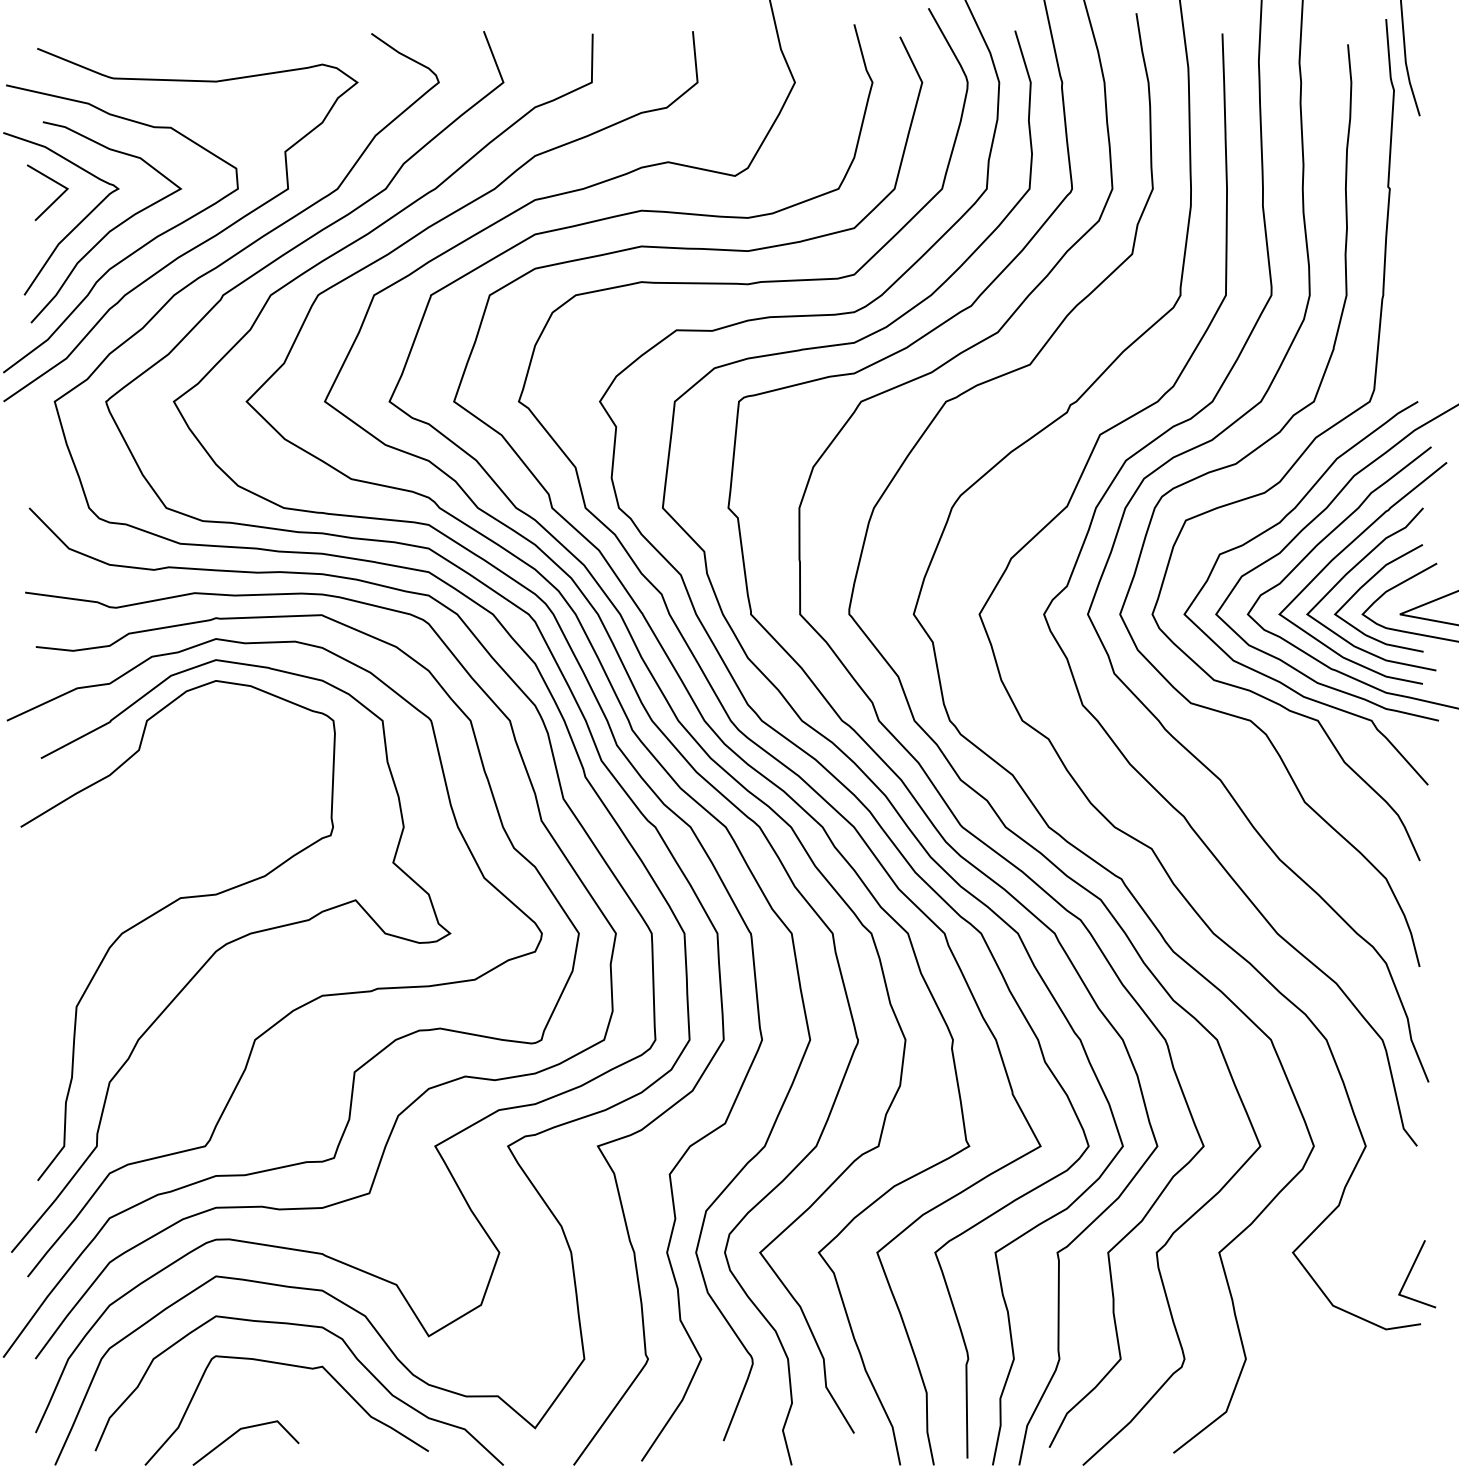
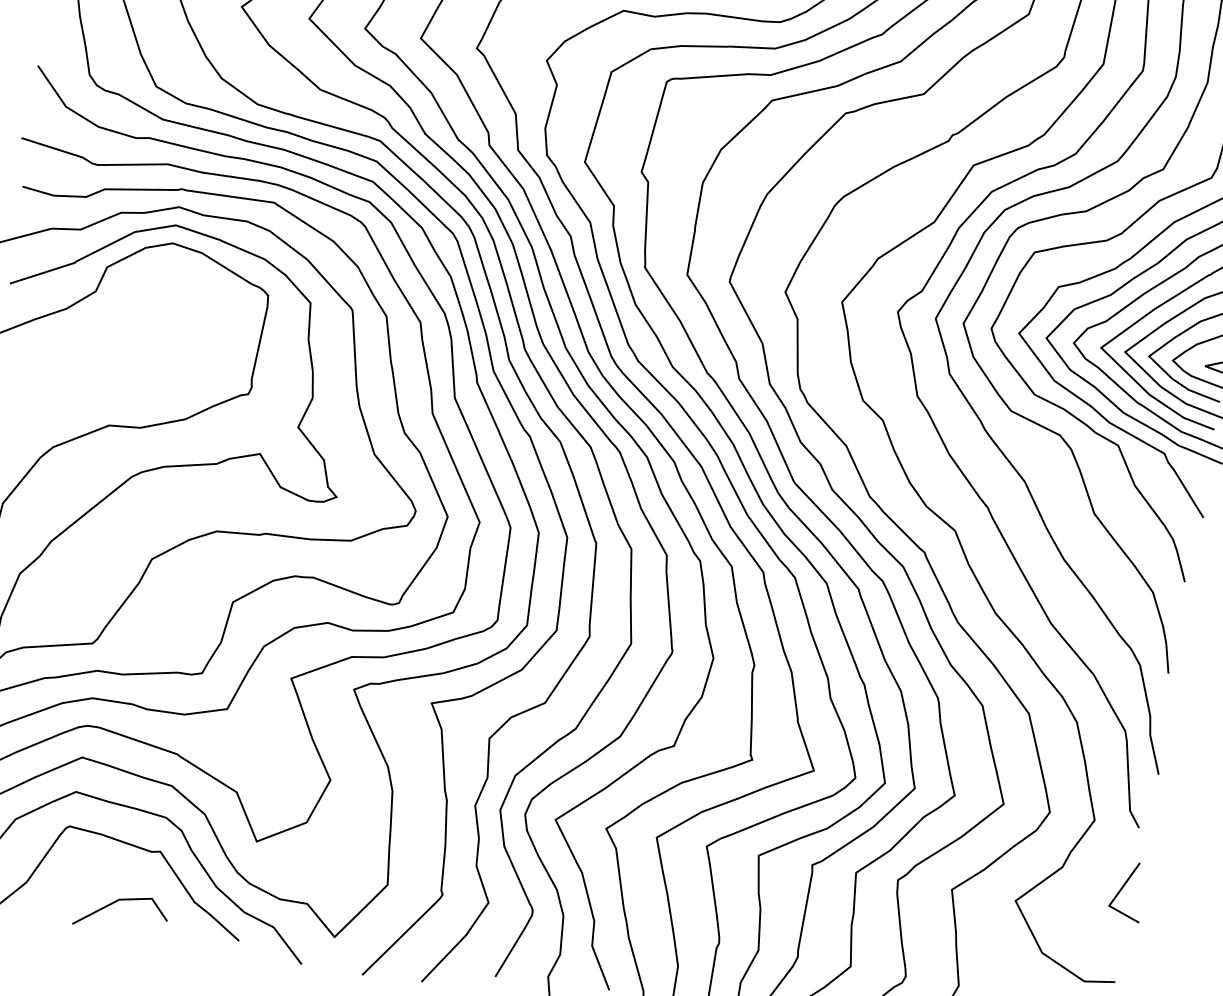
line: (1411, 1271) -> (1123, 887), moved
line: (239, 1431) -> (117, 901), moved

